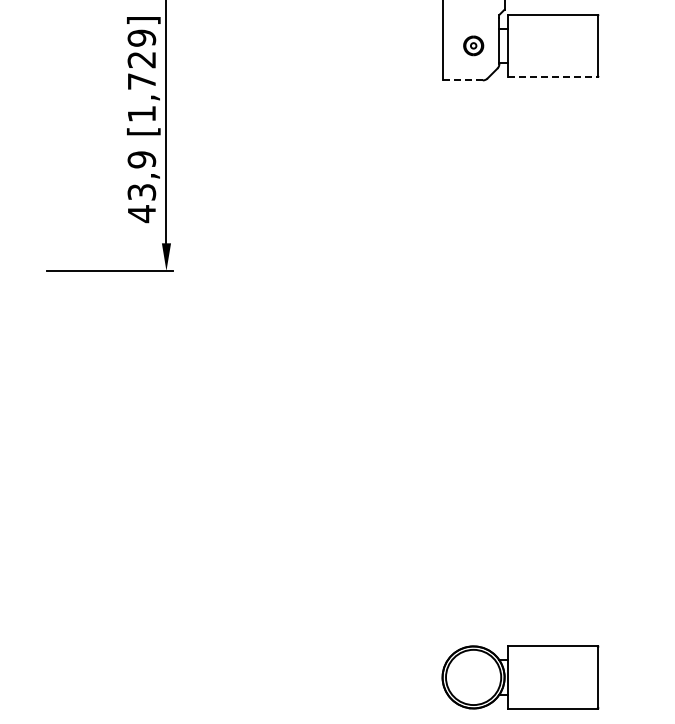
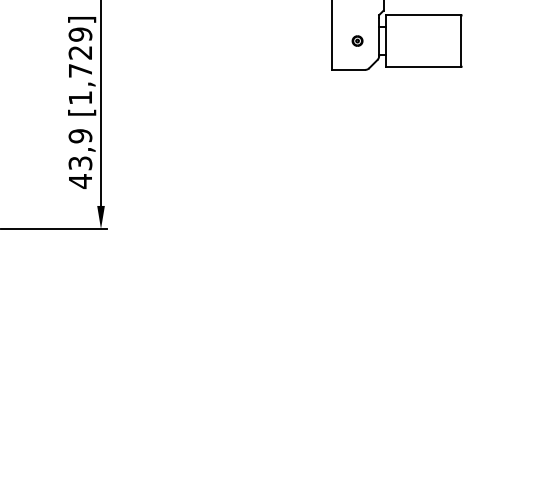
part: (473, 45) -> (357, 40), size x0.62
line: (552, 76) -> (423, 66), dashed -> solid
line: (463, 80) -> (349, 69), dashed -> solid

